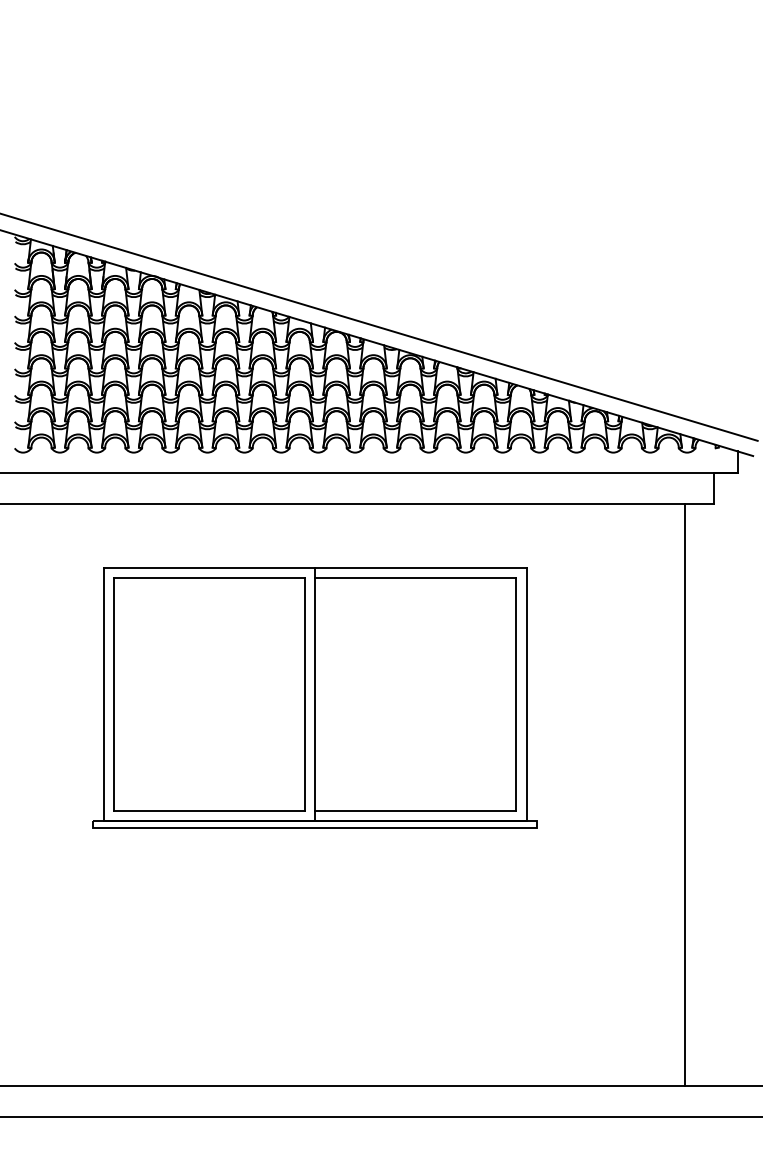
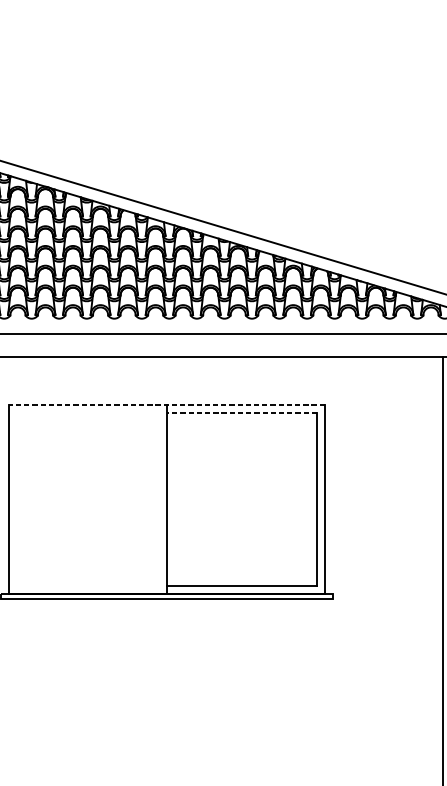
line: (314, 567) -> (166, 404), solid -> dashed
line: (415, 578) -> (242, 412), solid -> dashed
part: (209, 694) -> (88, 499), removed

